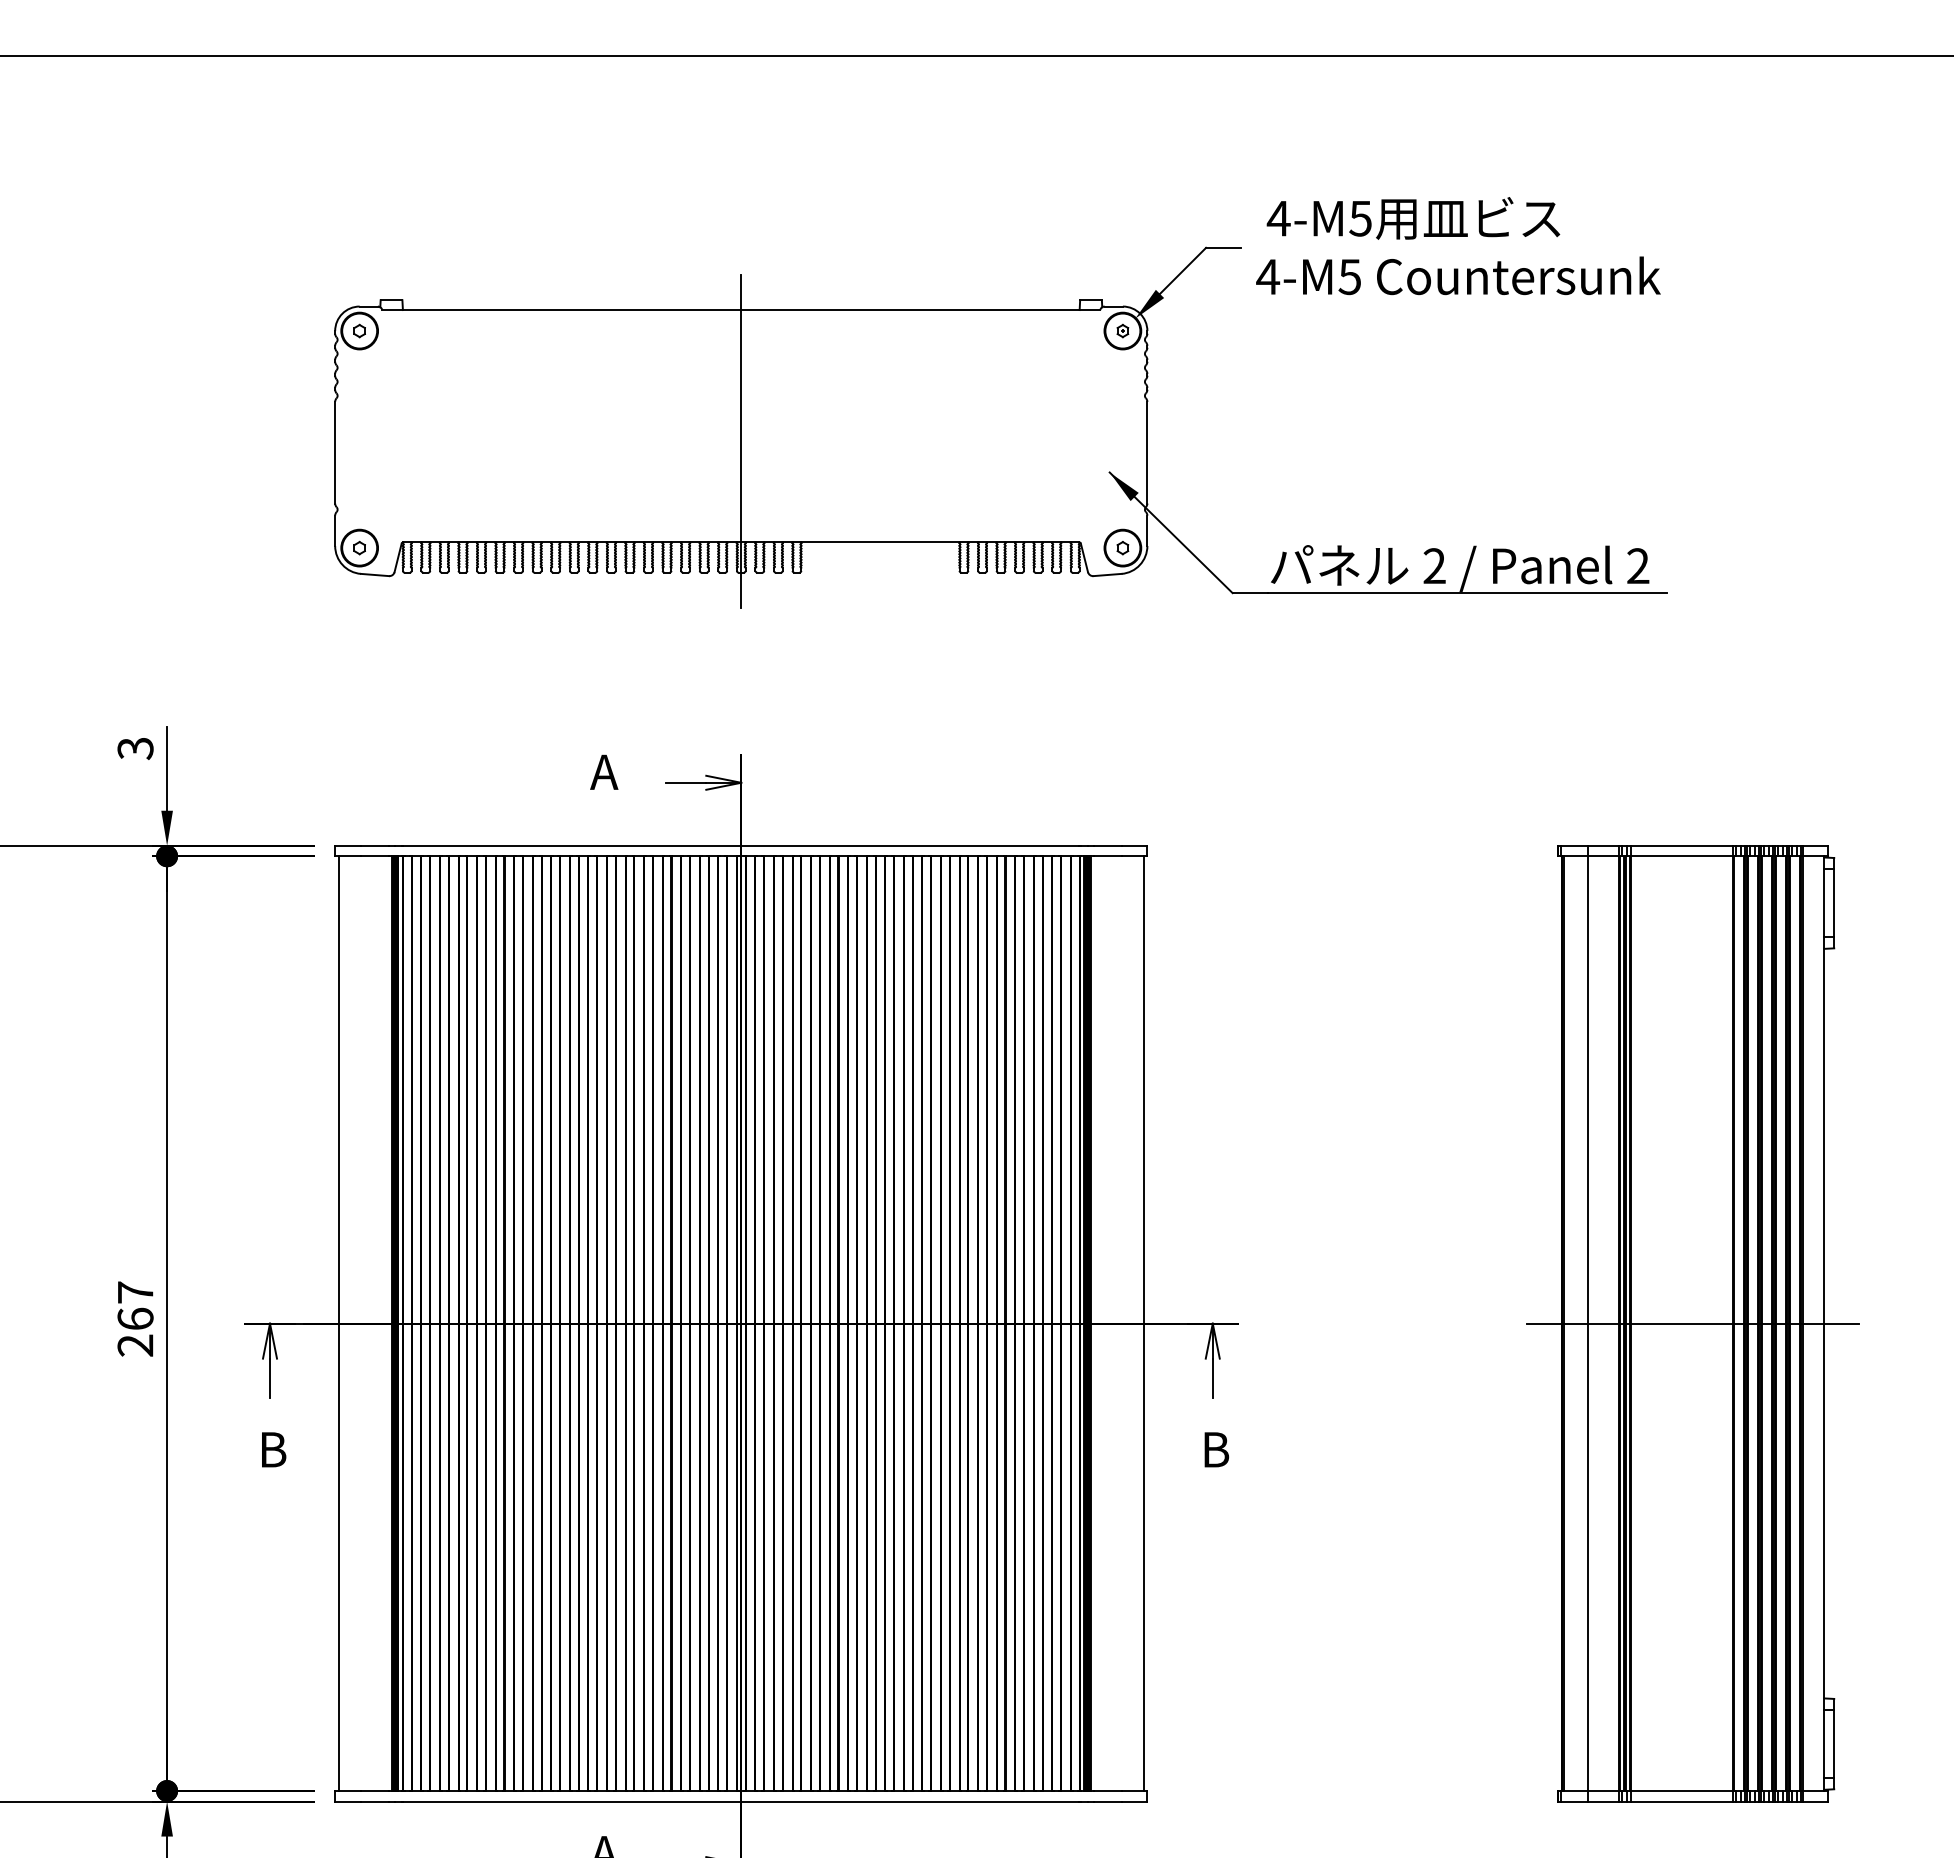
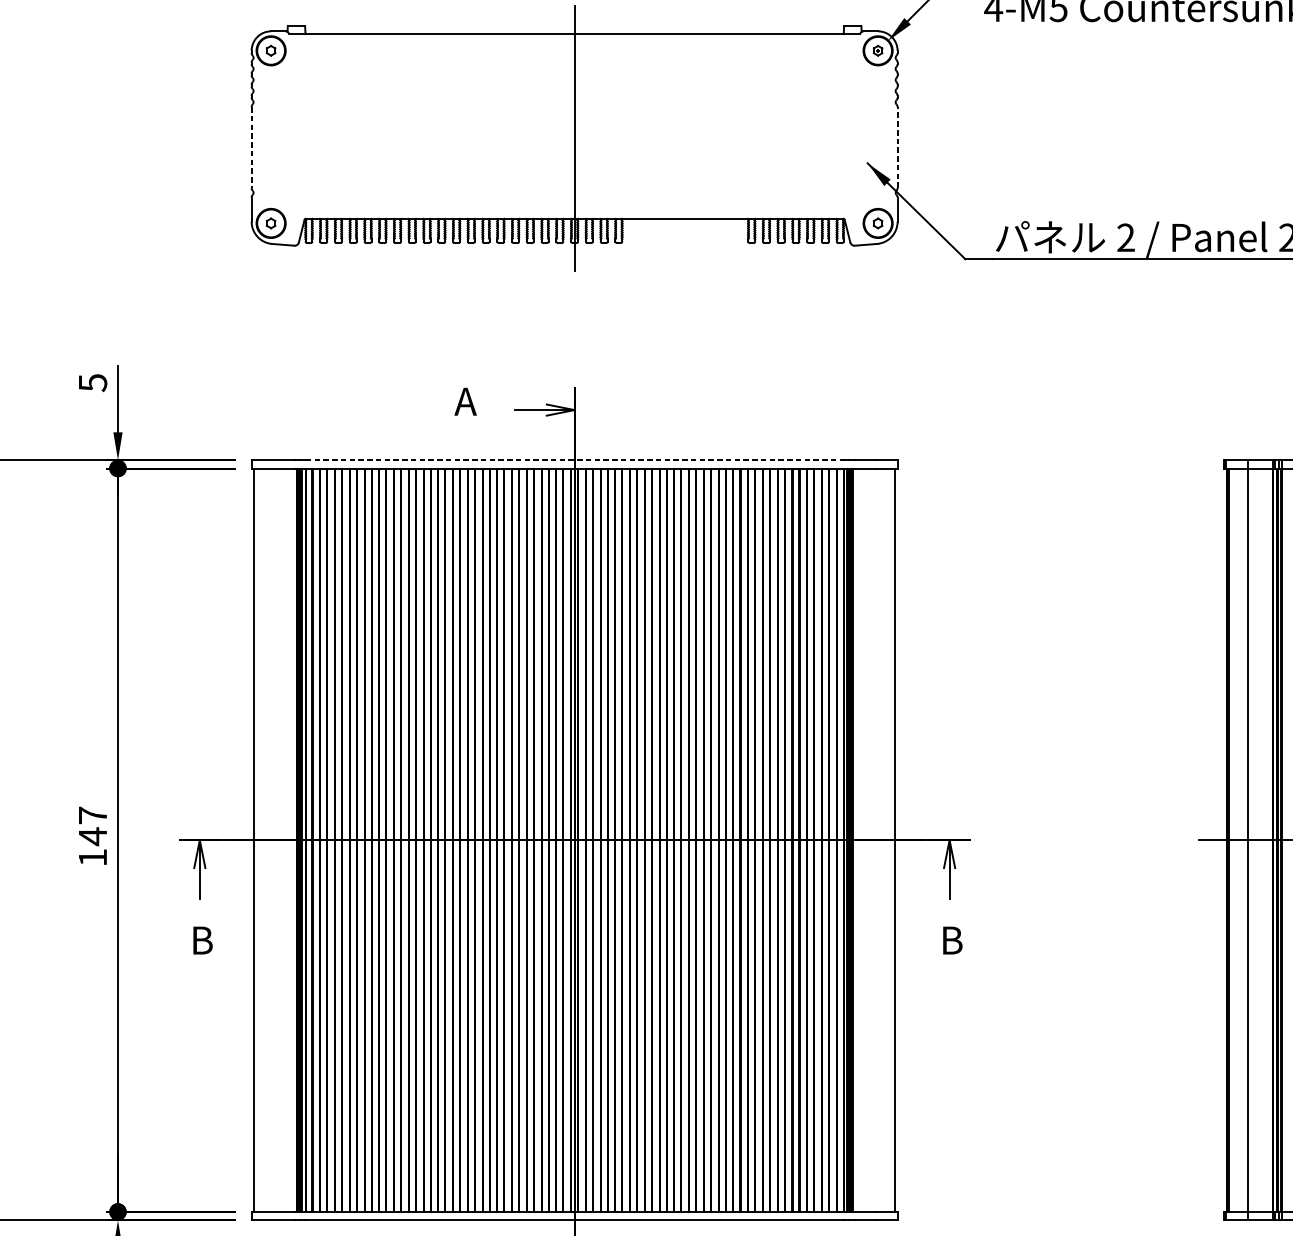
line: (335, 452) -> (251, 147), solid -> dashed
line: (1147, 452) -> (897, 147), solid -> dashed
text: (135, 748) -> (92, 382), 3 -> 5
line: (741, 845) -> (574, 459), solid -> dashed
text: (135, 1331) -> (92, 846), 267 -> 147

